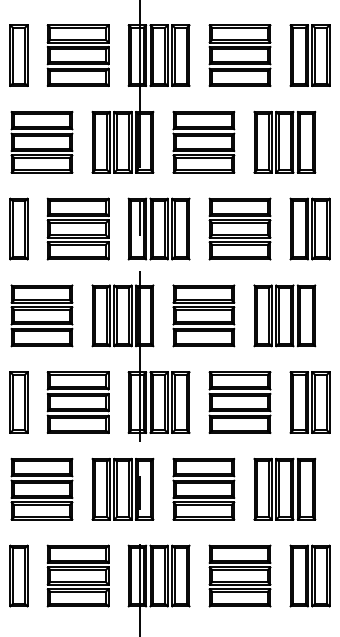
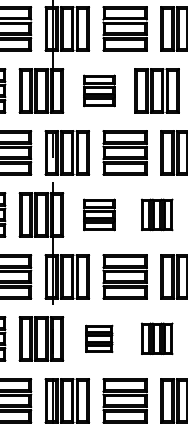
part: (203, 142) -> (99, 90), size x0.7
part: (203, 315) -> (99, 214), size x0.7
part: (284, 315) -> (156, 214), size x0.7
part: (284, 488) -> (156, 338), size x0.7
part: (203, 489) -> (99, 339), size x0.6

